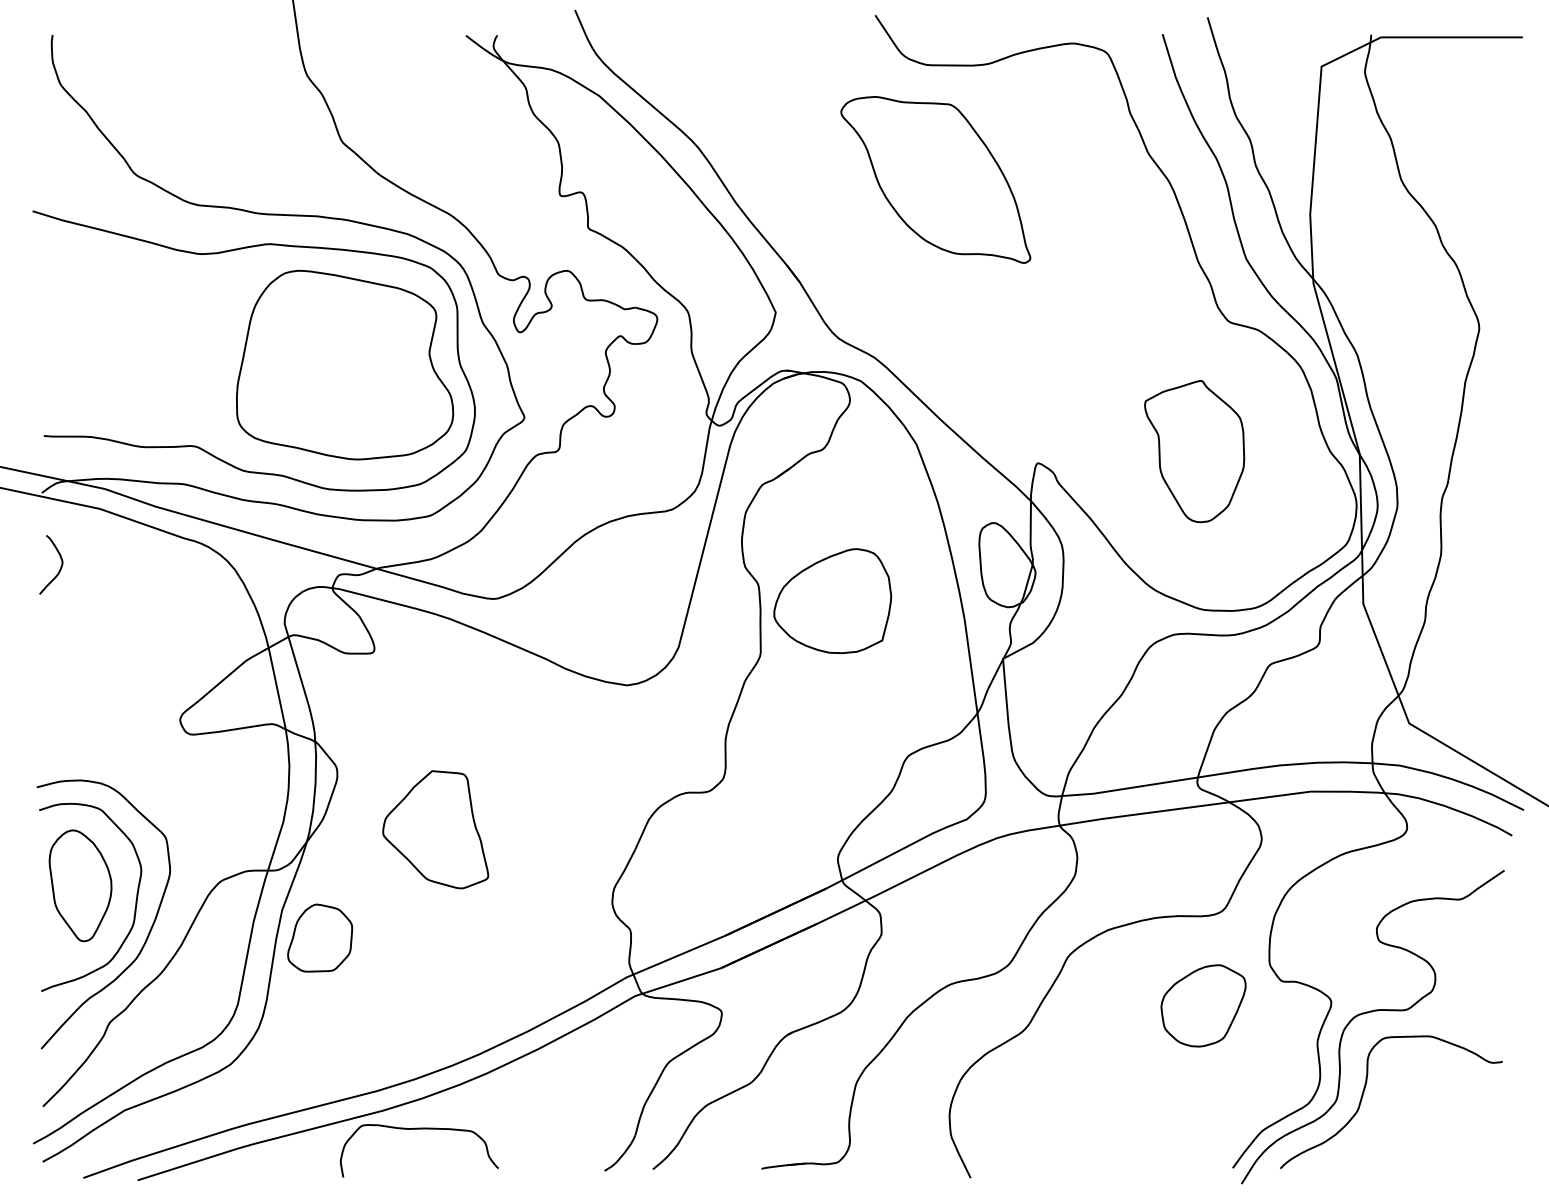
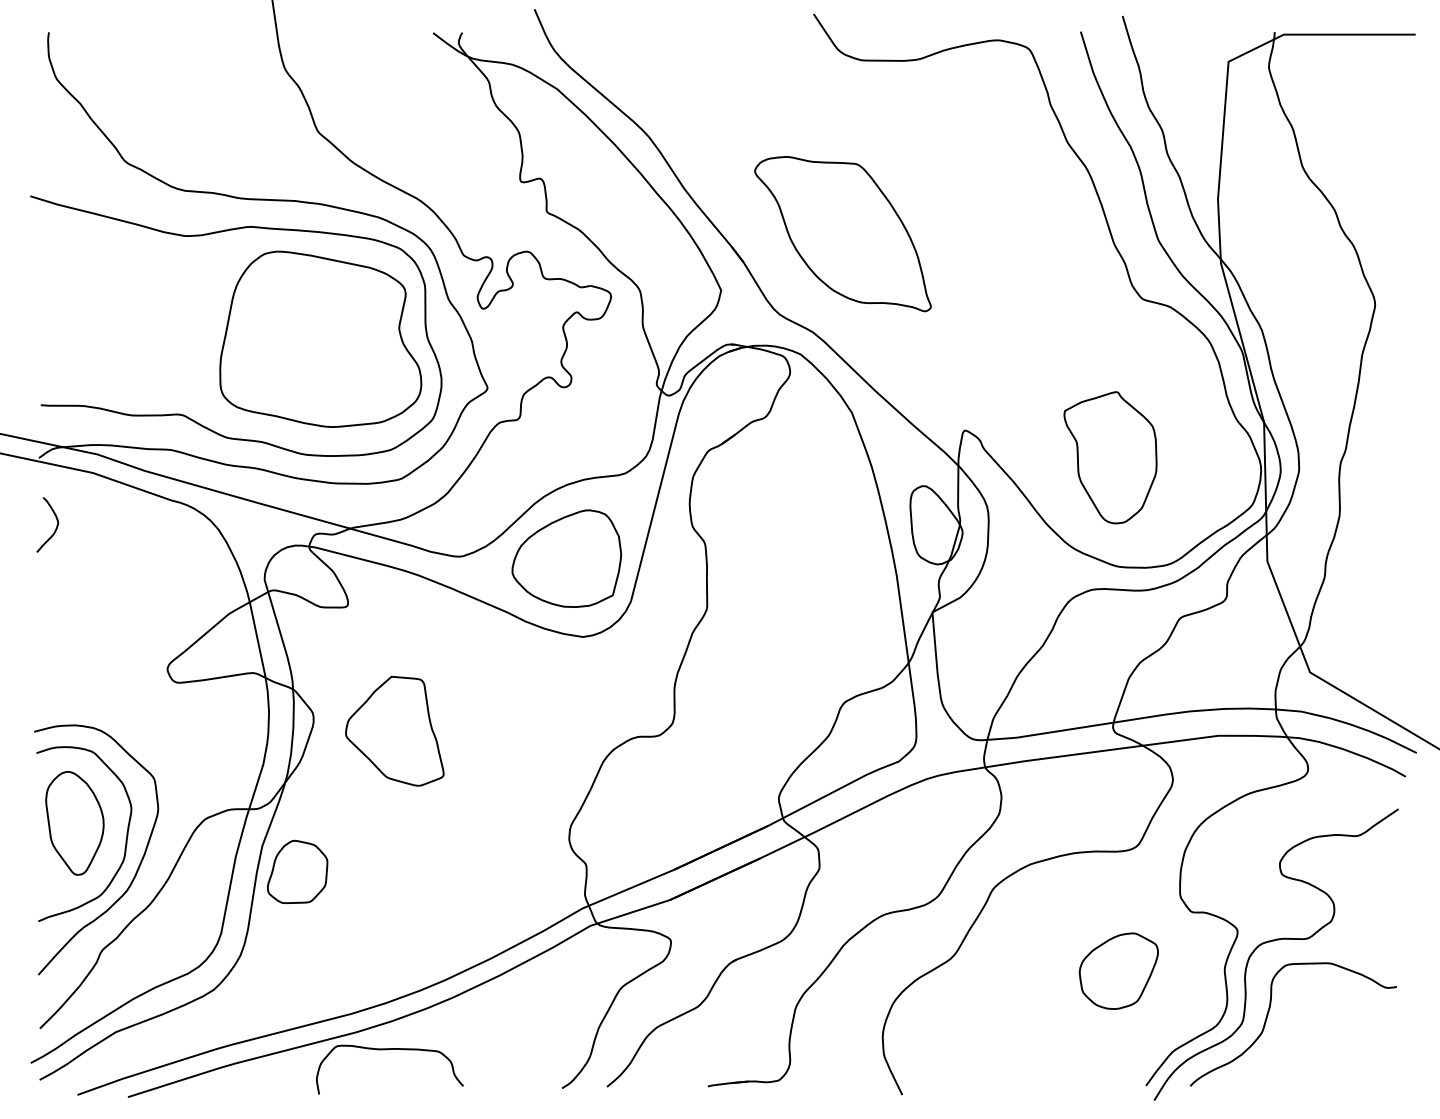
part: (935, 179) -> (842, 233), moved
part: (1194, 451) -> (1110, 457), moved
part: (832, 601) -> (566, 559), moved
part: (435, 829) -> (394, 731), moved
part: (1203, 1005) -> (1118, 970), moved

